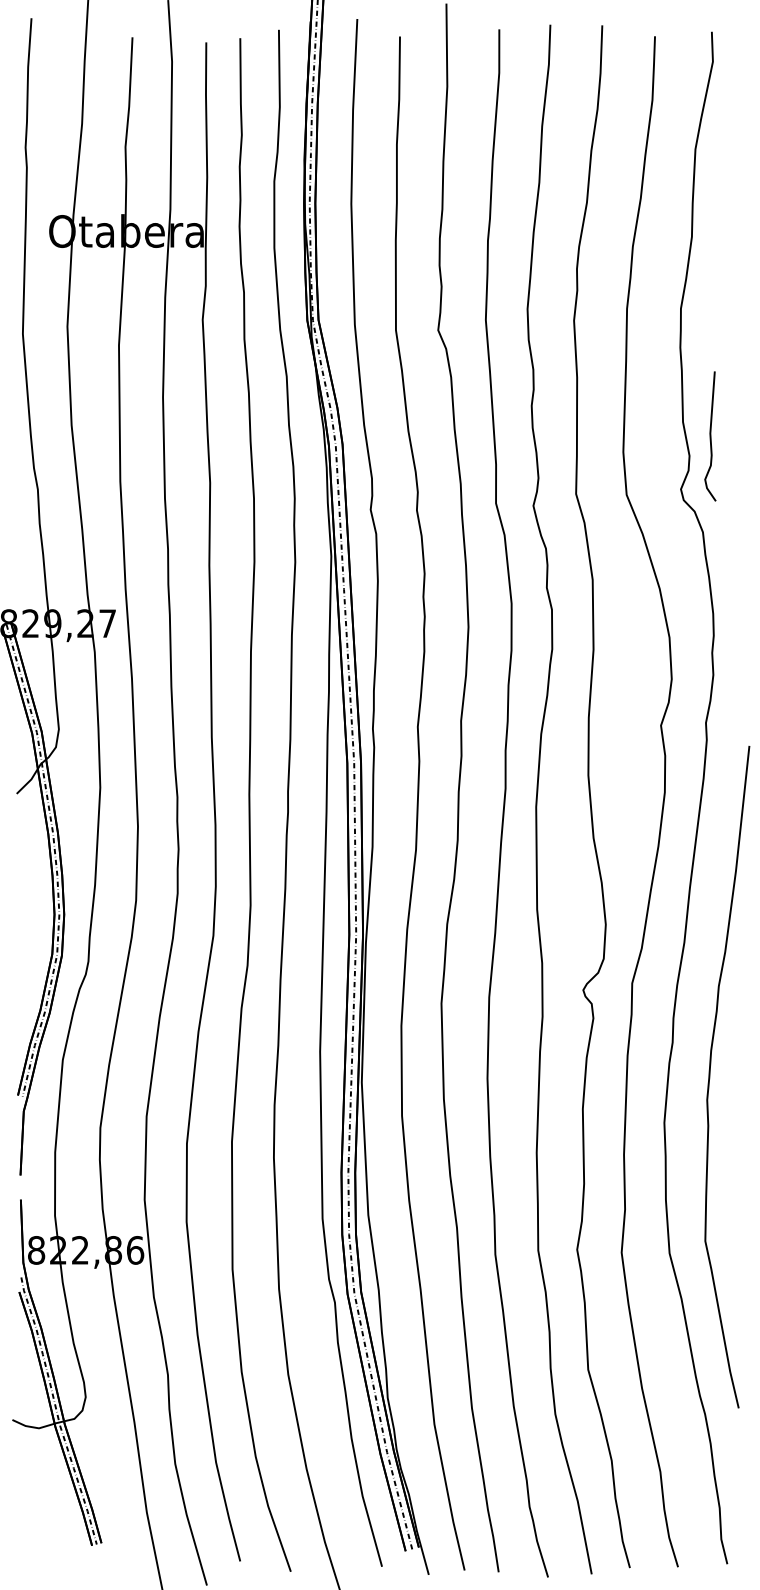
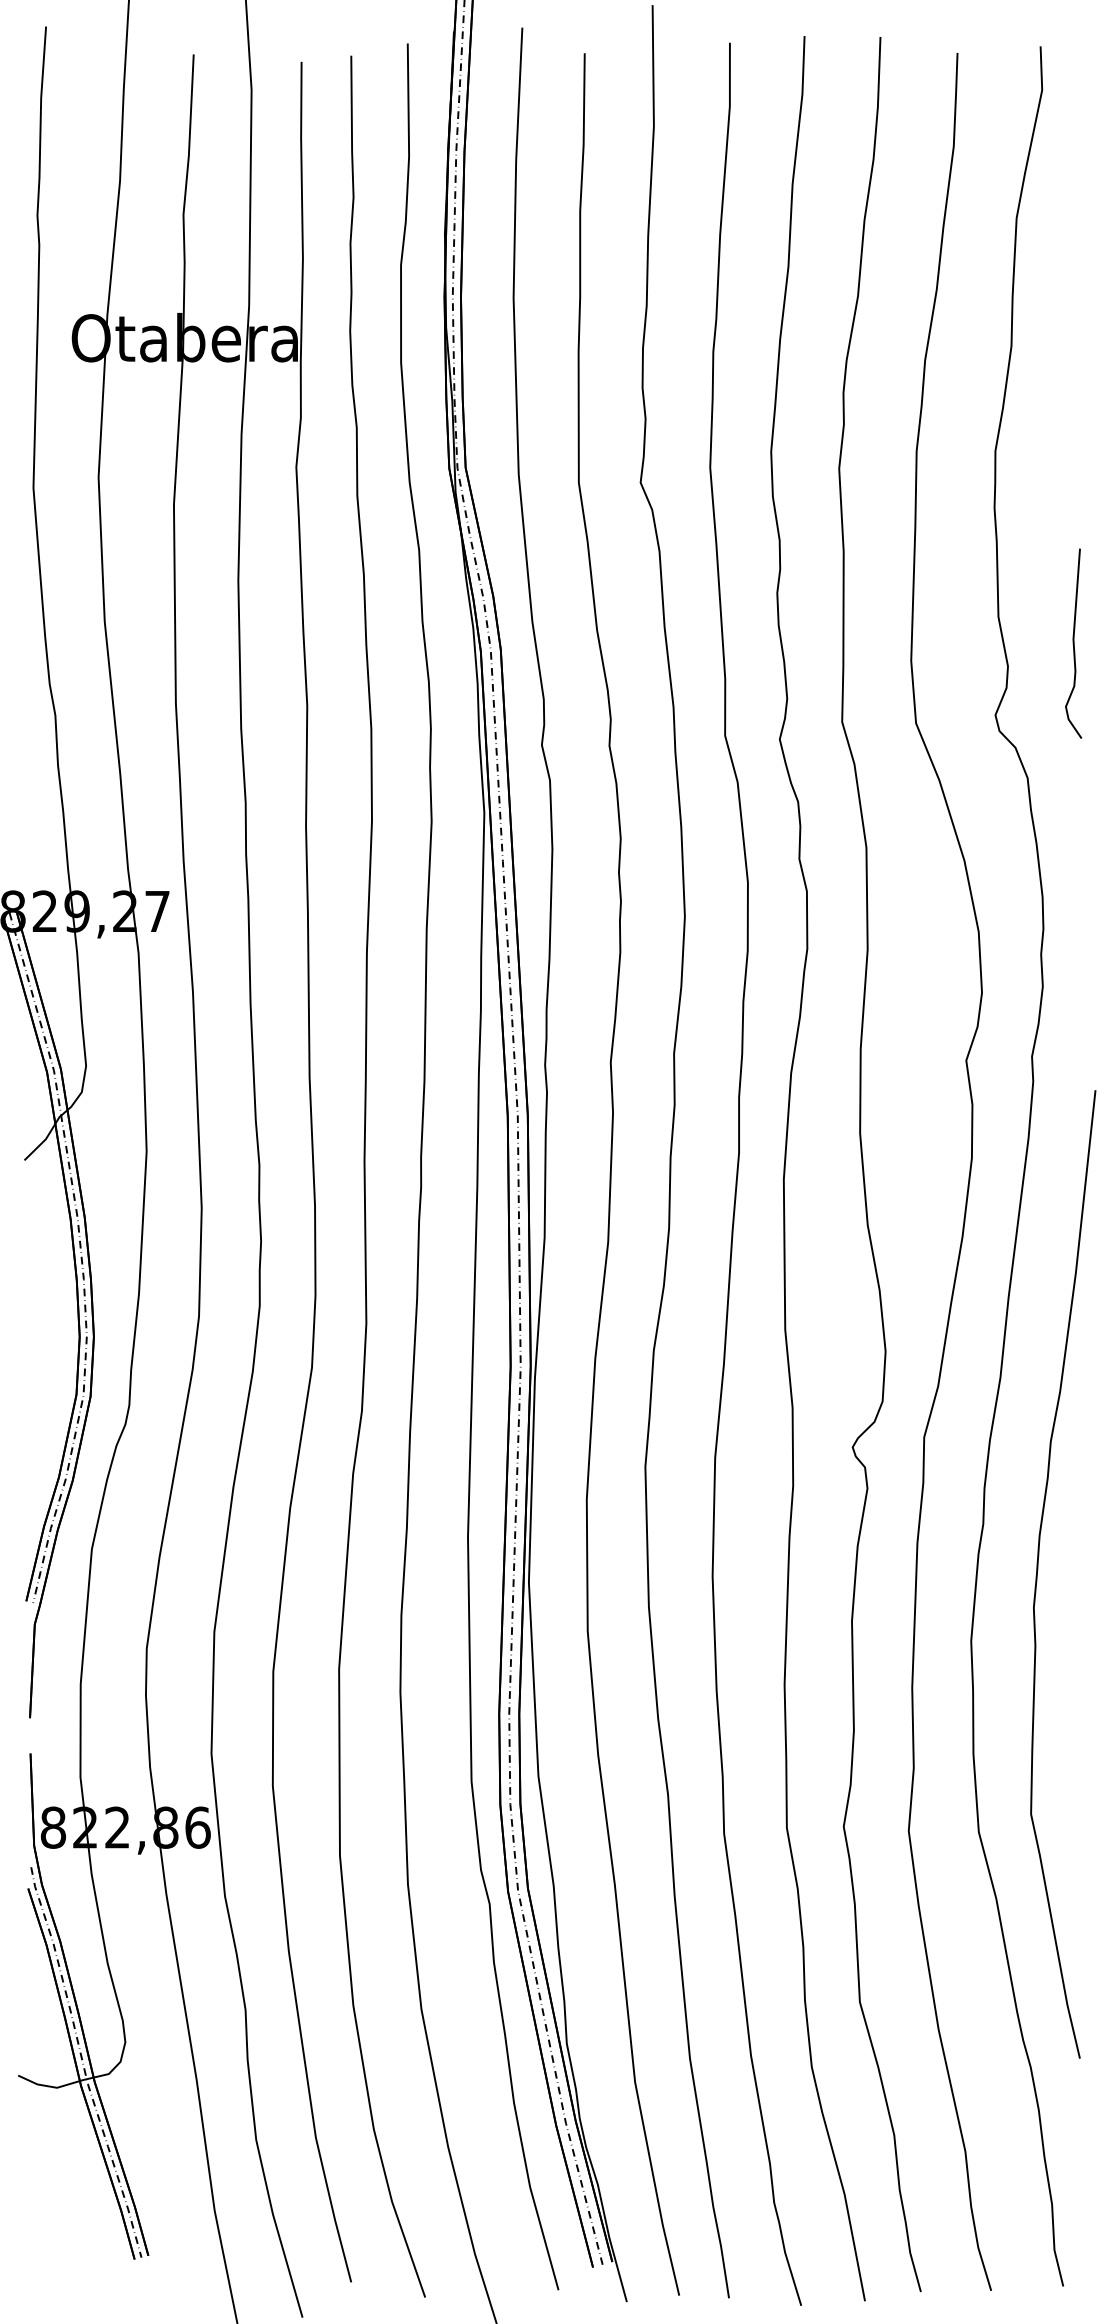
curve: (710, 436) -> (1073, 643), moved

